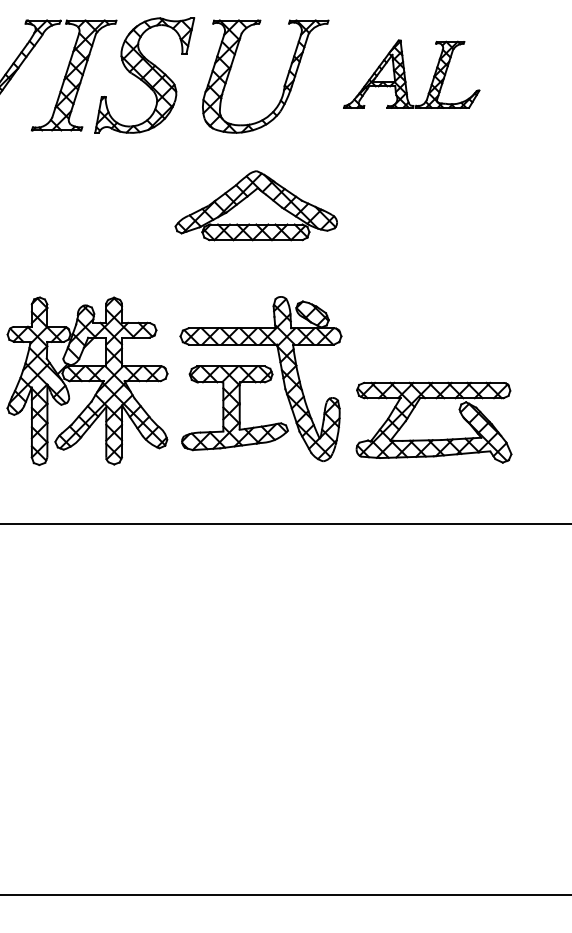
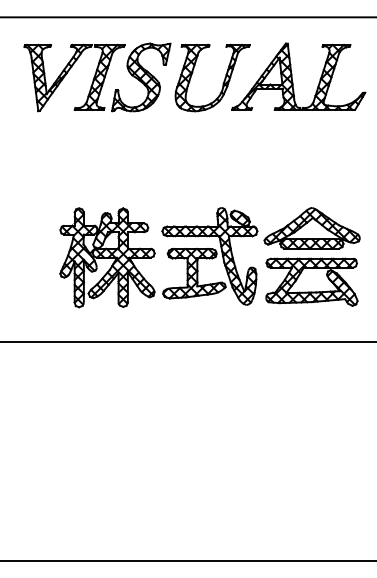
part: (411, 73) -> (298, 76), size x1.67
part: (255, 206) -> (311, 228), moved

